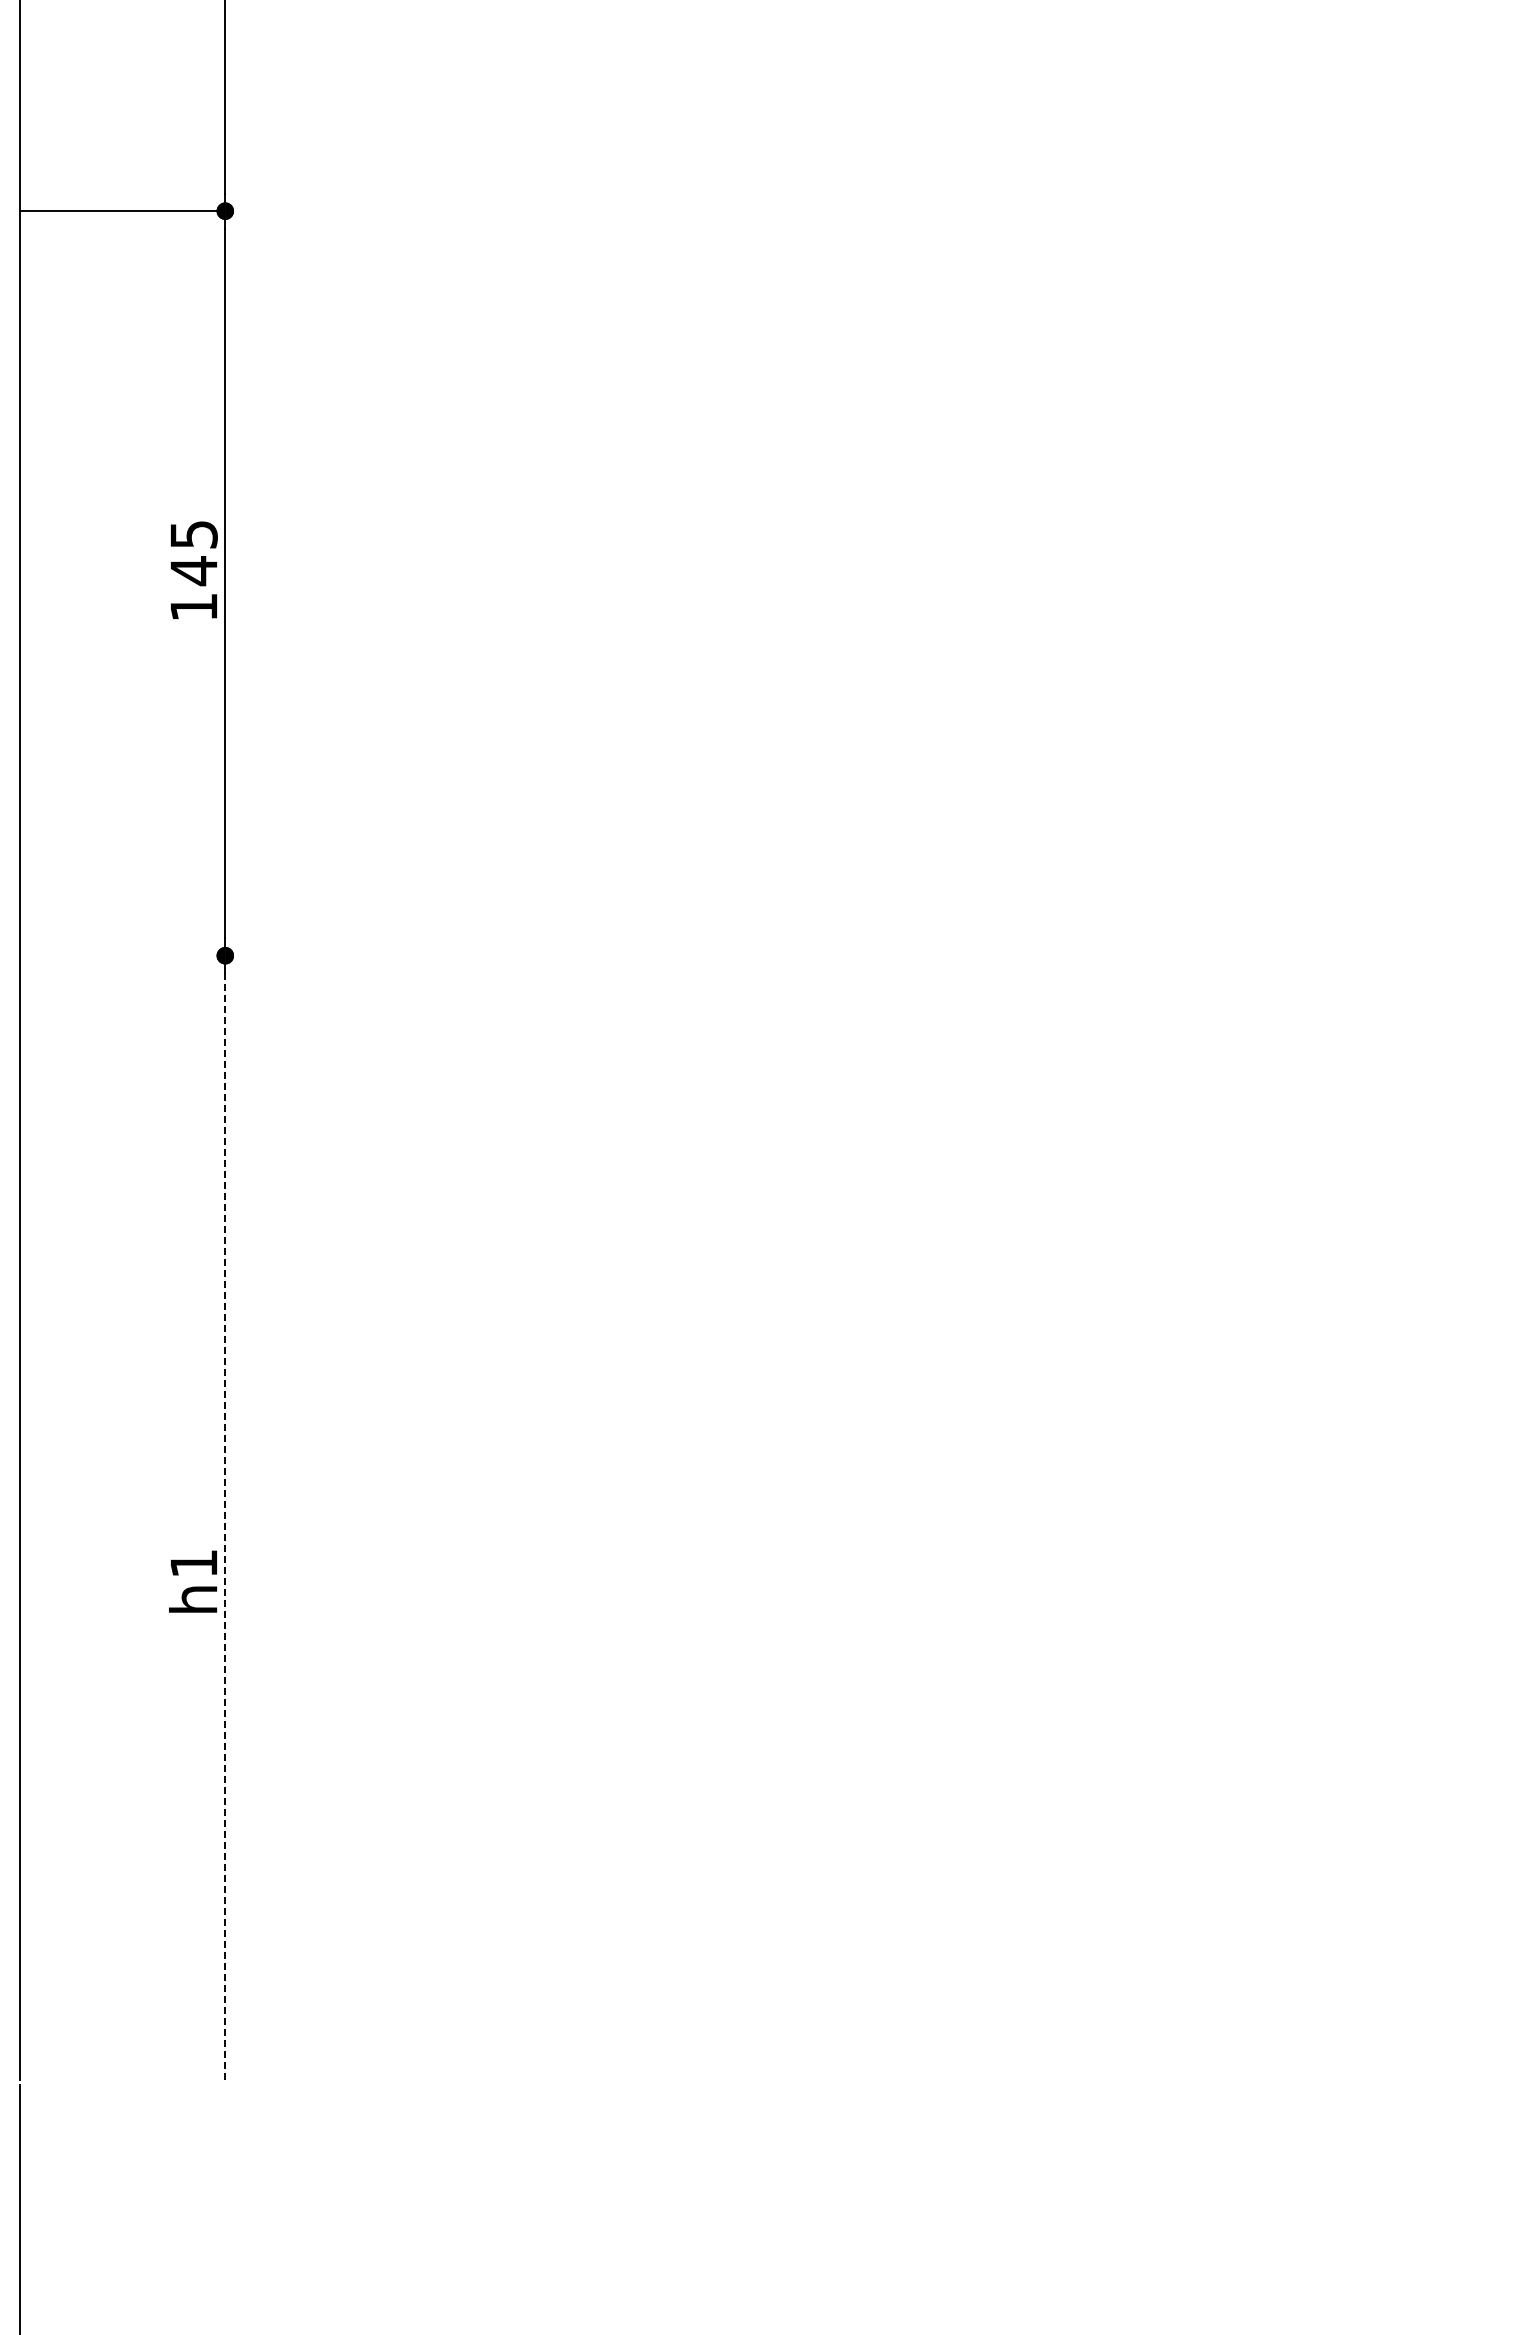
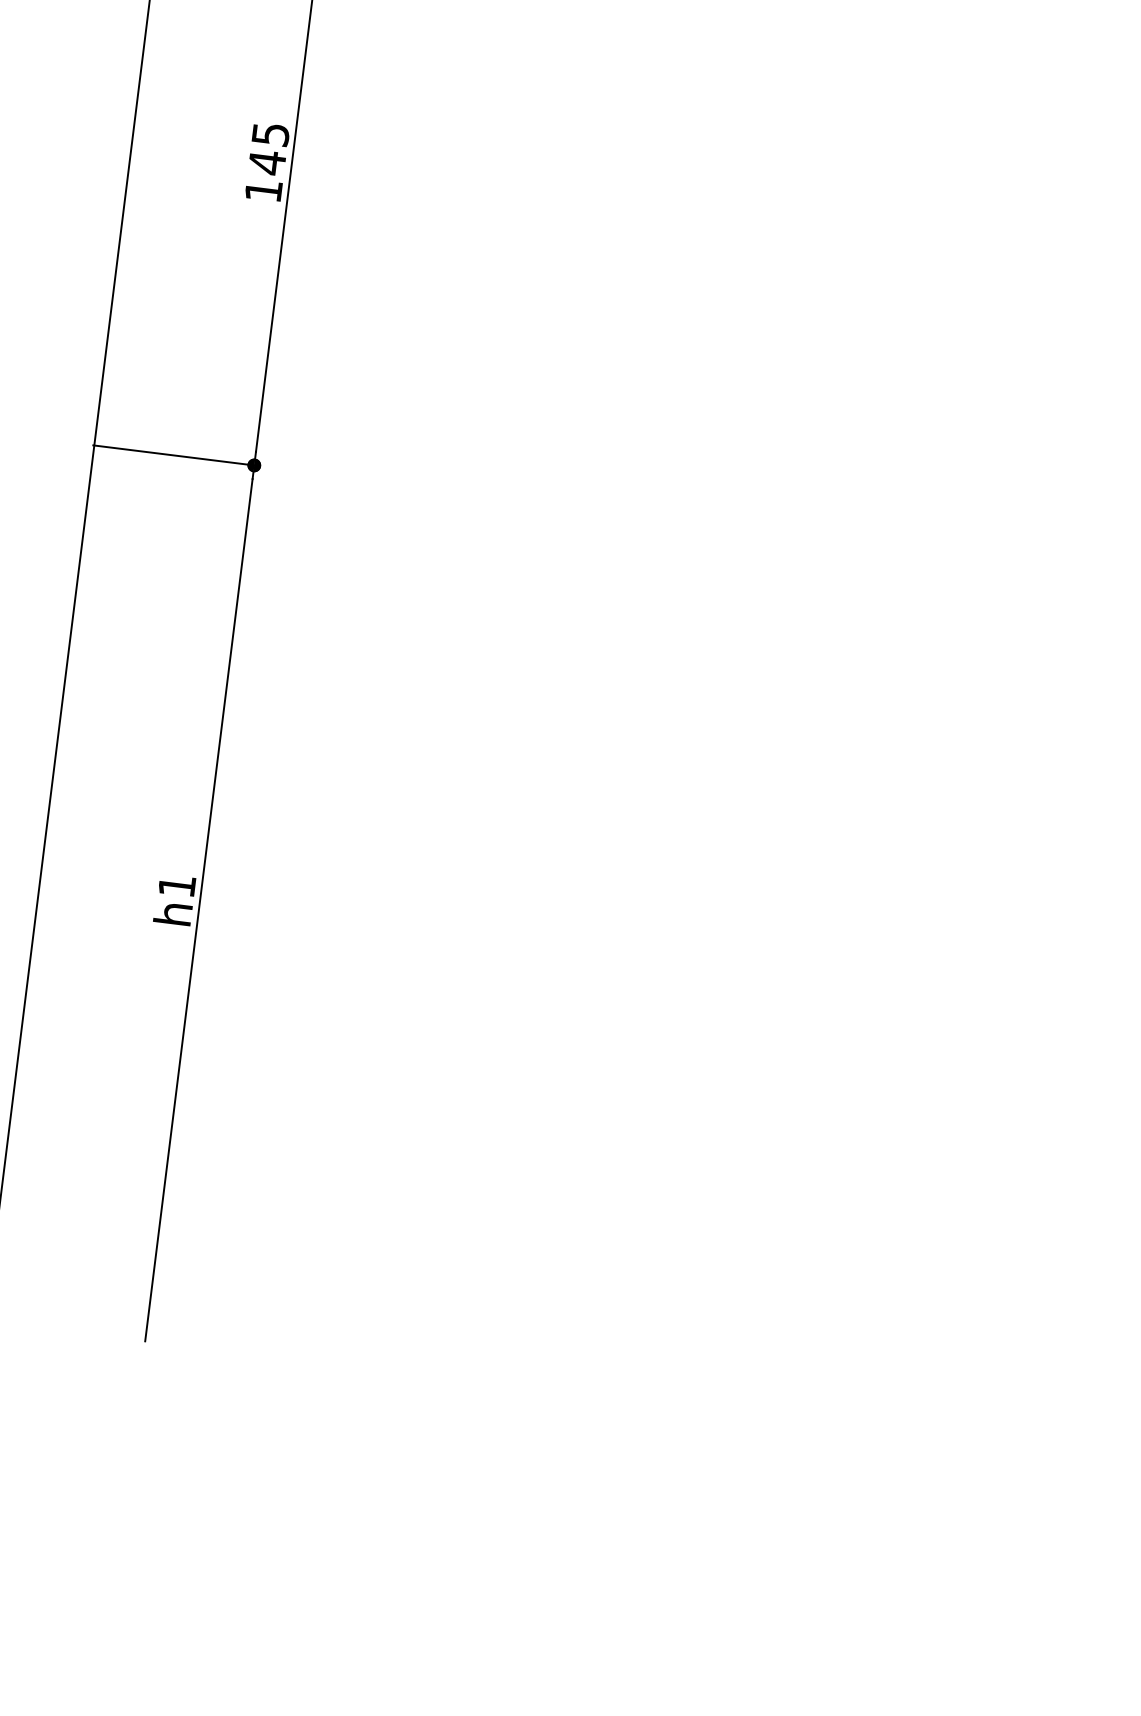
line: (124, 955) -> (175, 455), added
line: (225, 1526) -> (199, 910), dashed -> solid
text: (192, 1581) -> (174, 899), moved

